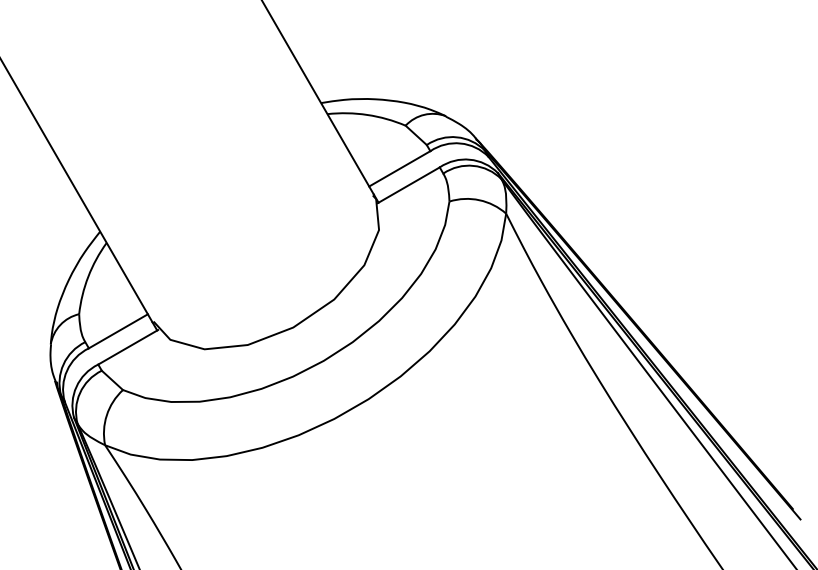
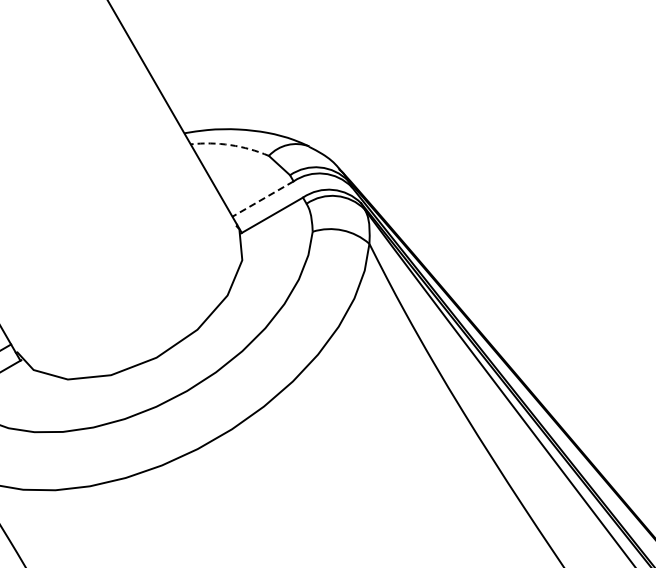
arc: (367, 114) -> (230, 144), solid -> dashed
line: (399, 169) -> (262, 199), solid -> dashed

